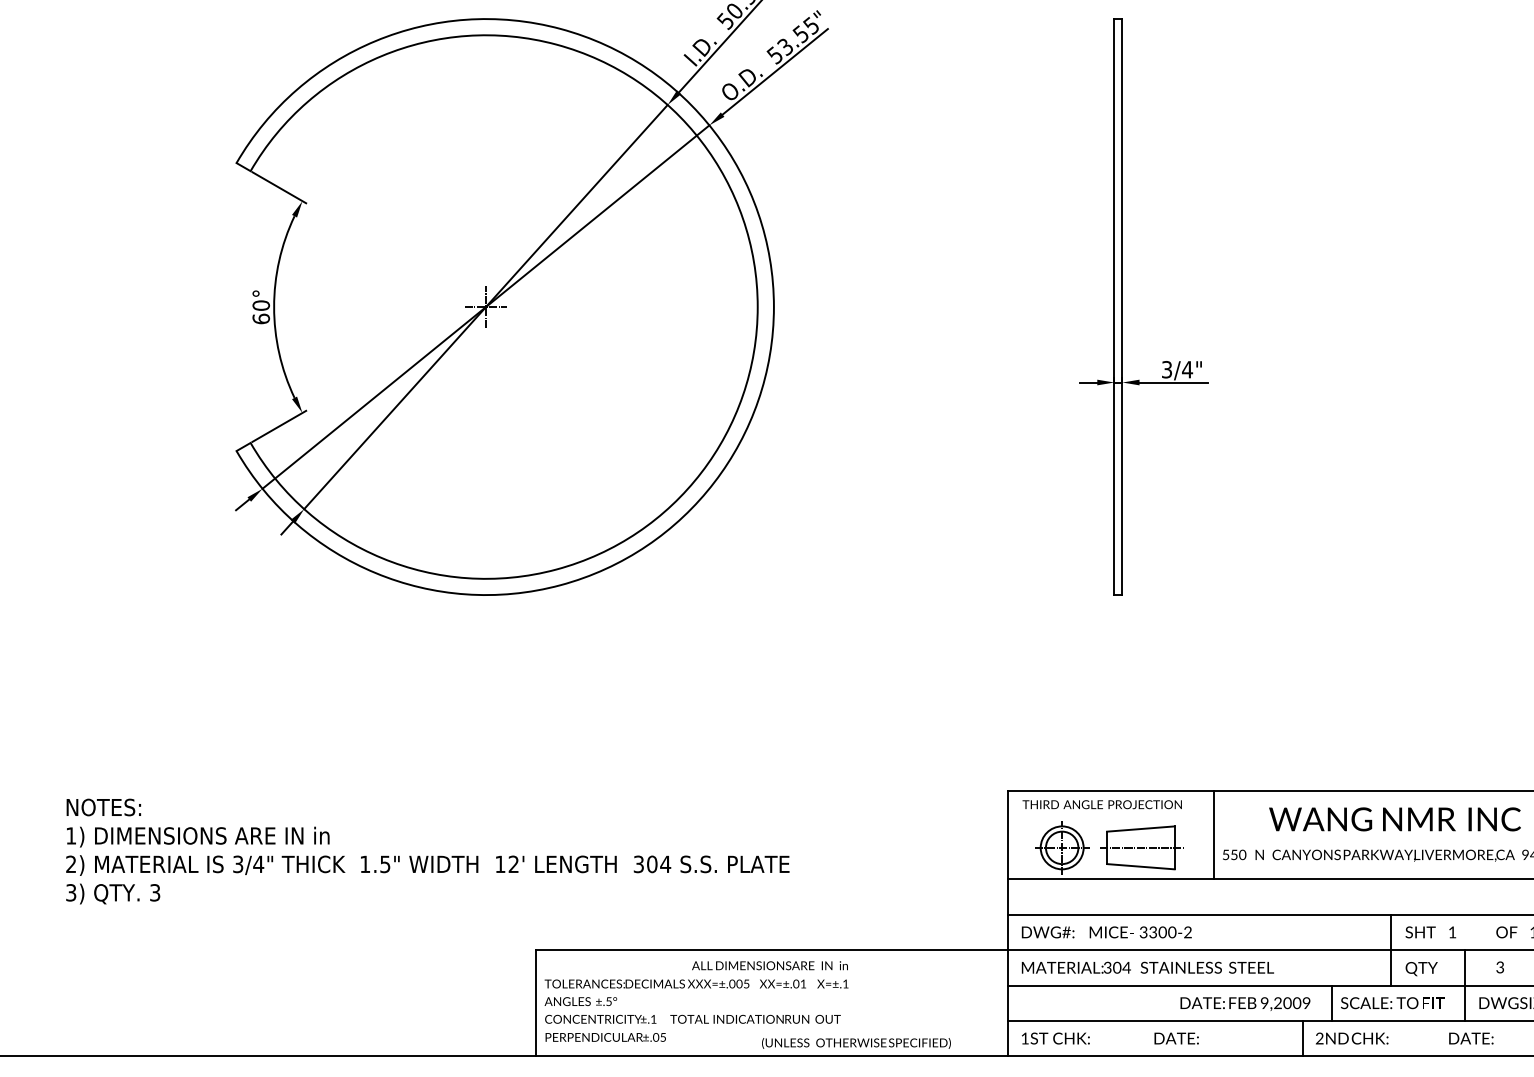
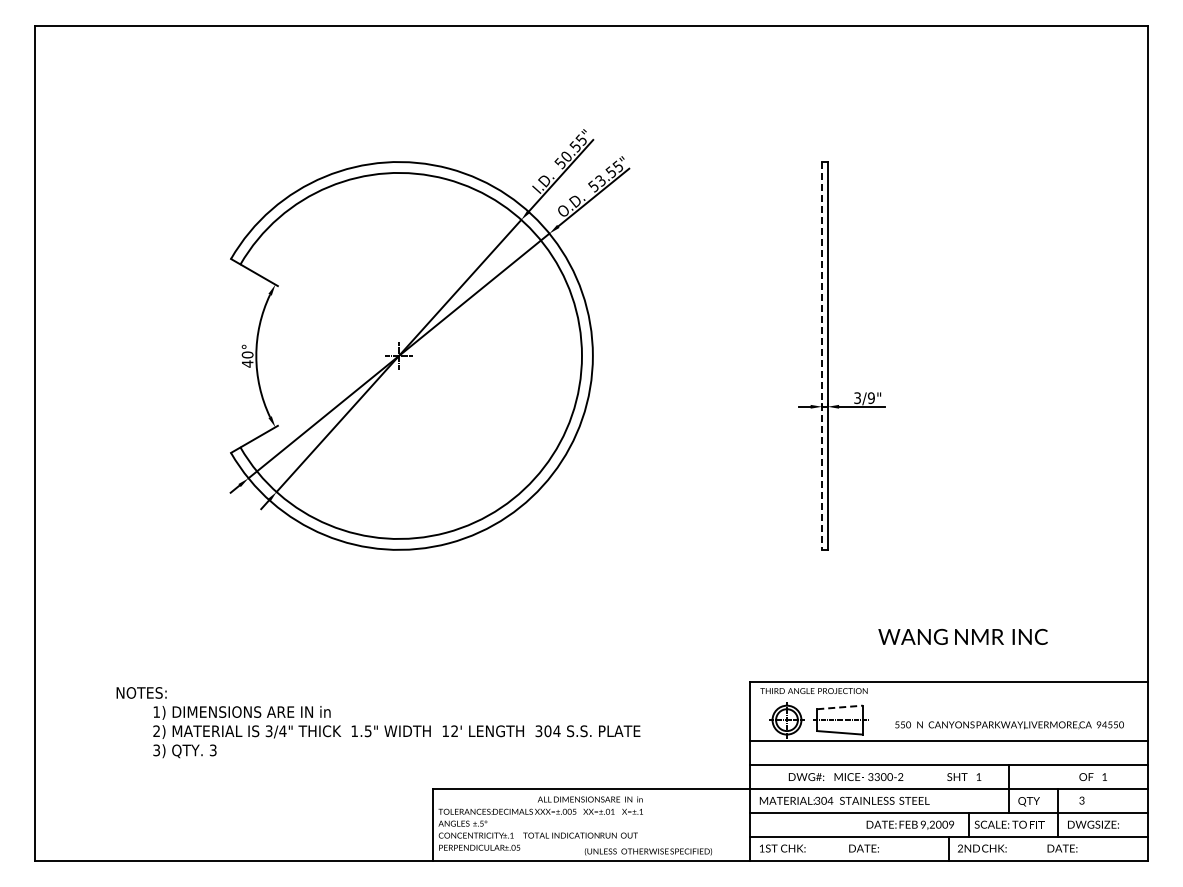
line: (1114, 306) -> (822, 355), solid -> dashed
text: (261, 318) -> (247, 363), 60° -> 40°
text: (1187, 370) -> (871, 398), 3/4" -> 3/9"
text: (1394, 818) -> (962, 636), moved
line: (1141, 829) -> (840, 707), solid -> dashed
line: (1214, 835) -> (889, 711), removed
text: (427, 866) -> (396, 732), moved
text: (1105, 931) -> (845, 776), moved
text: (1431, 931) -> (964, 776), moved

